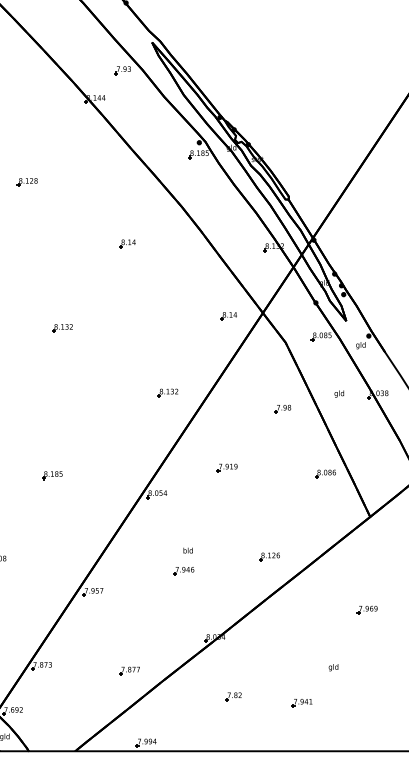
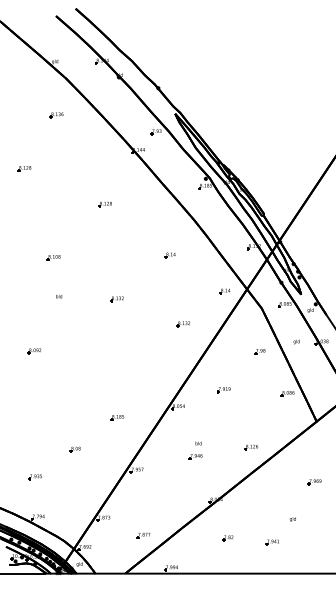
part: (26, 182) -> (104, 204), moved
part: (126, 243) -> (169, 255), moved
part: (167, 393) -> (183, 324), moved
part: (52, 475) -> (117, 417), moved
part: (129, 670) -> (143, 535), moved

